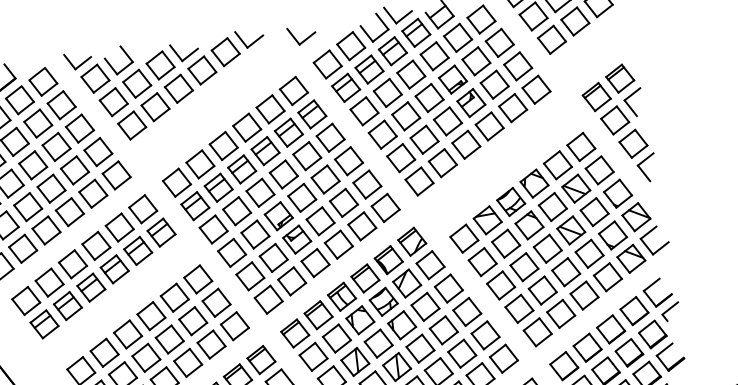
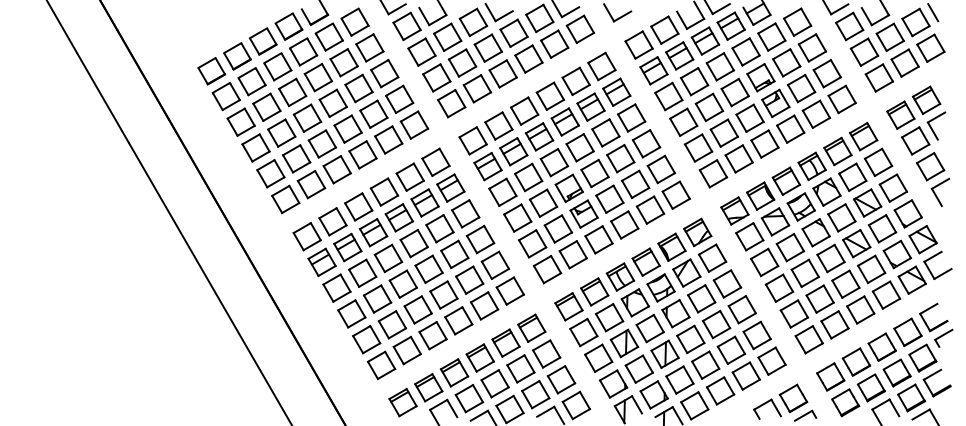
part: (592, 44) -> (904, 62), added
part: (209, 103) -> (516, 66), added
part: (504, 169) -> (799, 173), added
part: (121, 301) -> (401, 250), added

